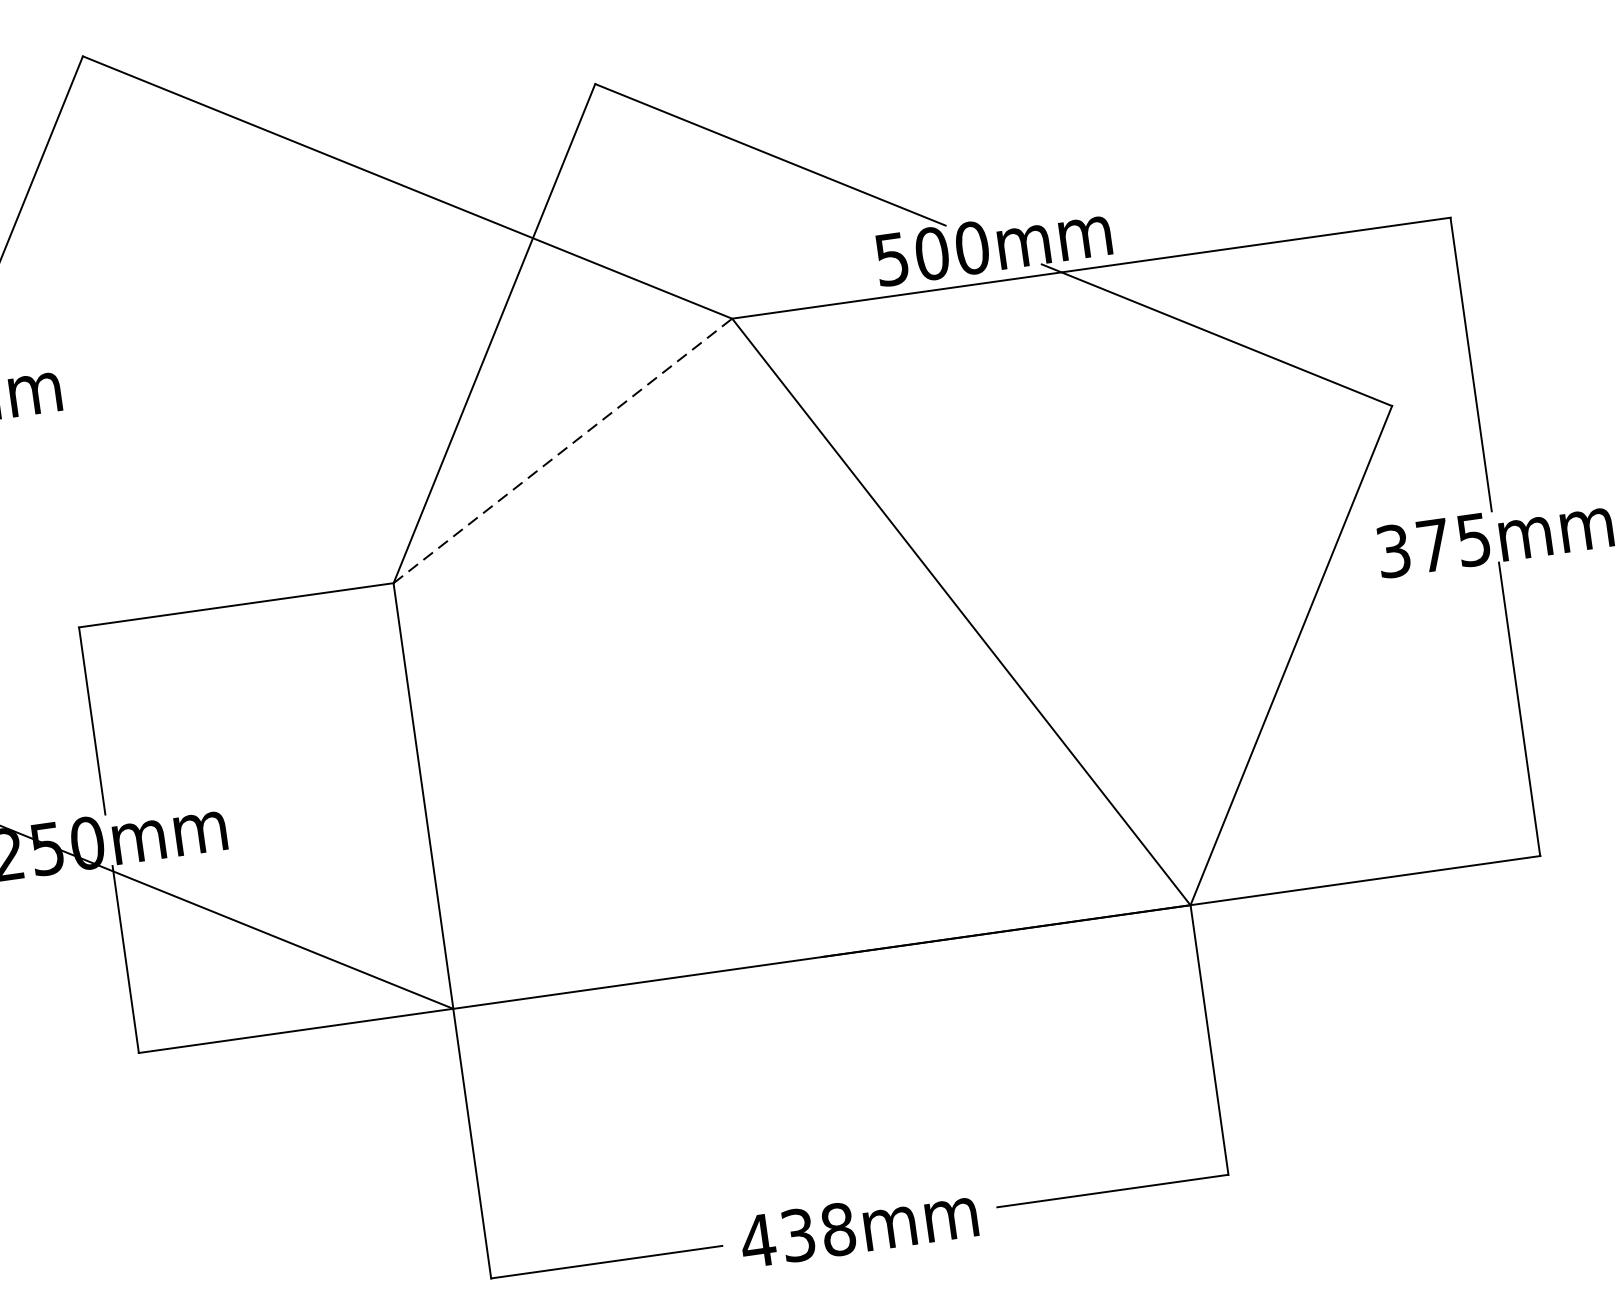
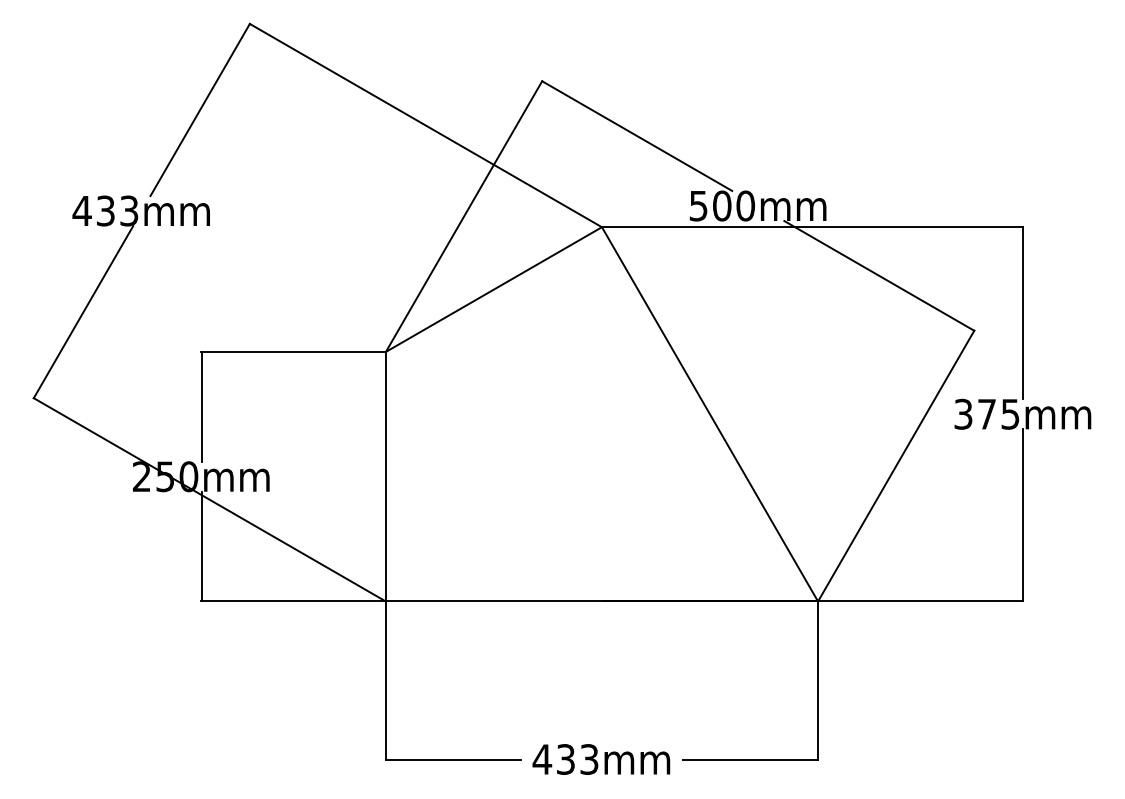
line: (562, 450) -> (493, 289), dashed -> solid
text: (838, 1229) -> (589, 759), 438mm -> 433mm

